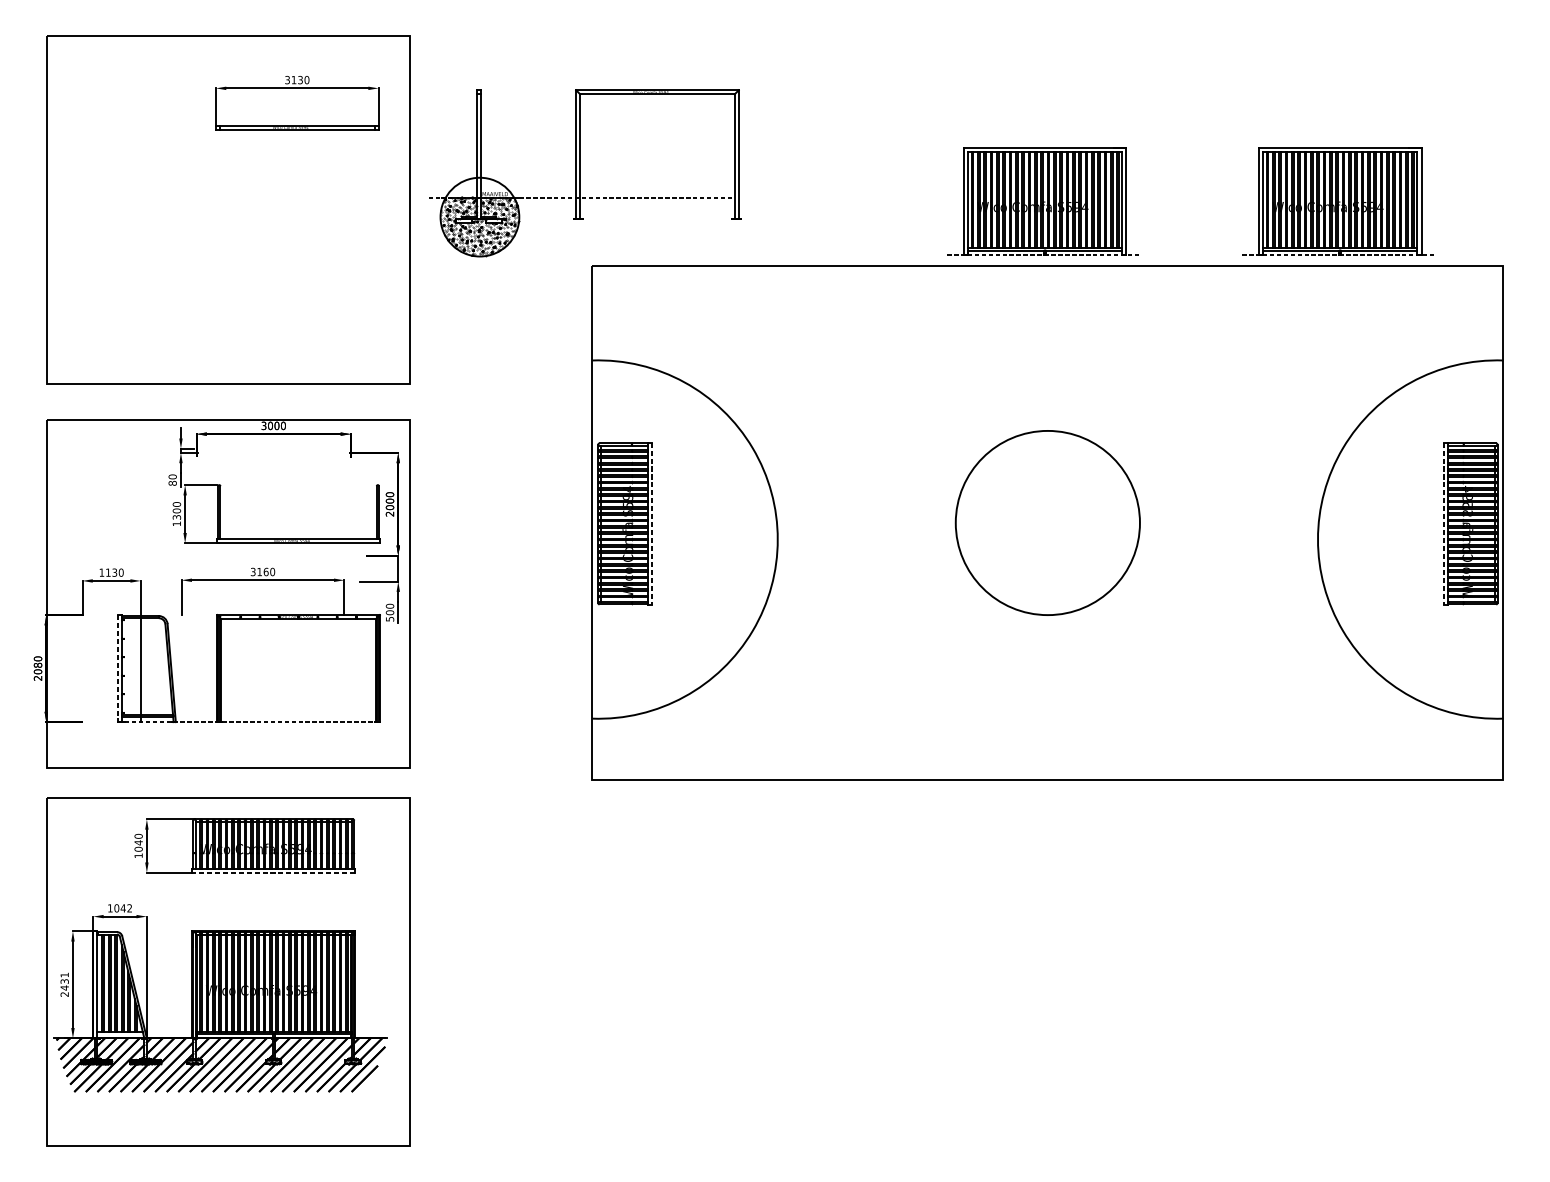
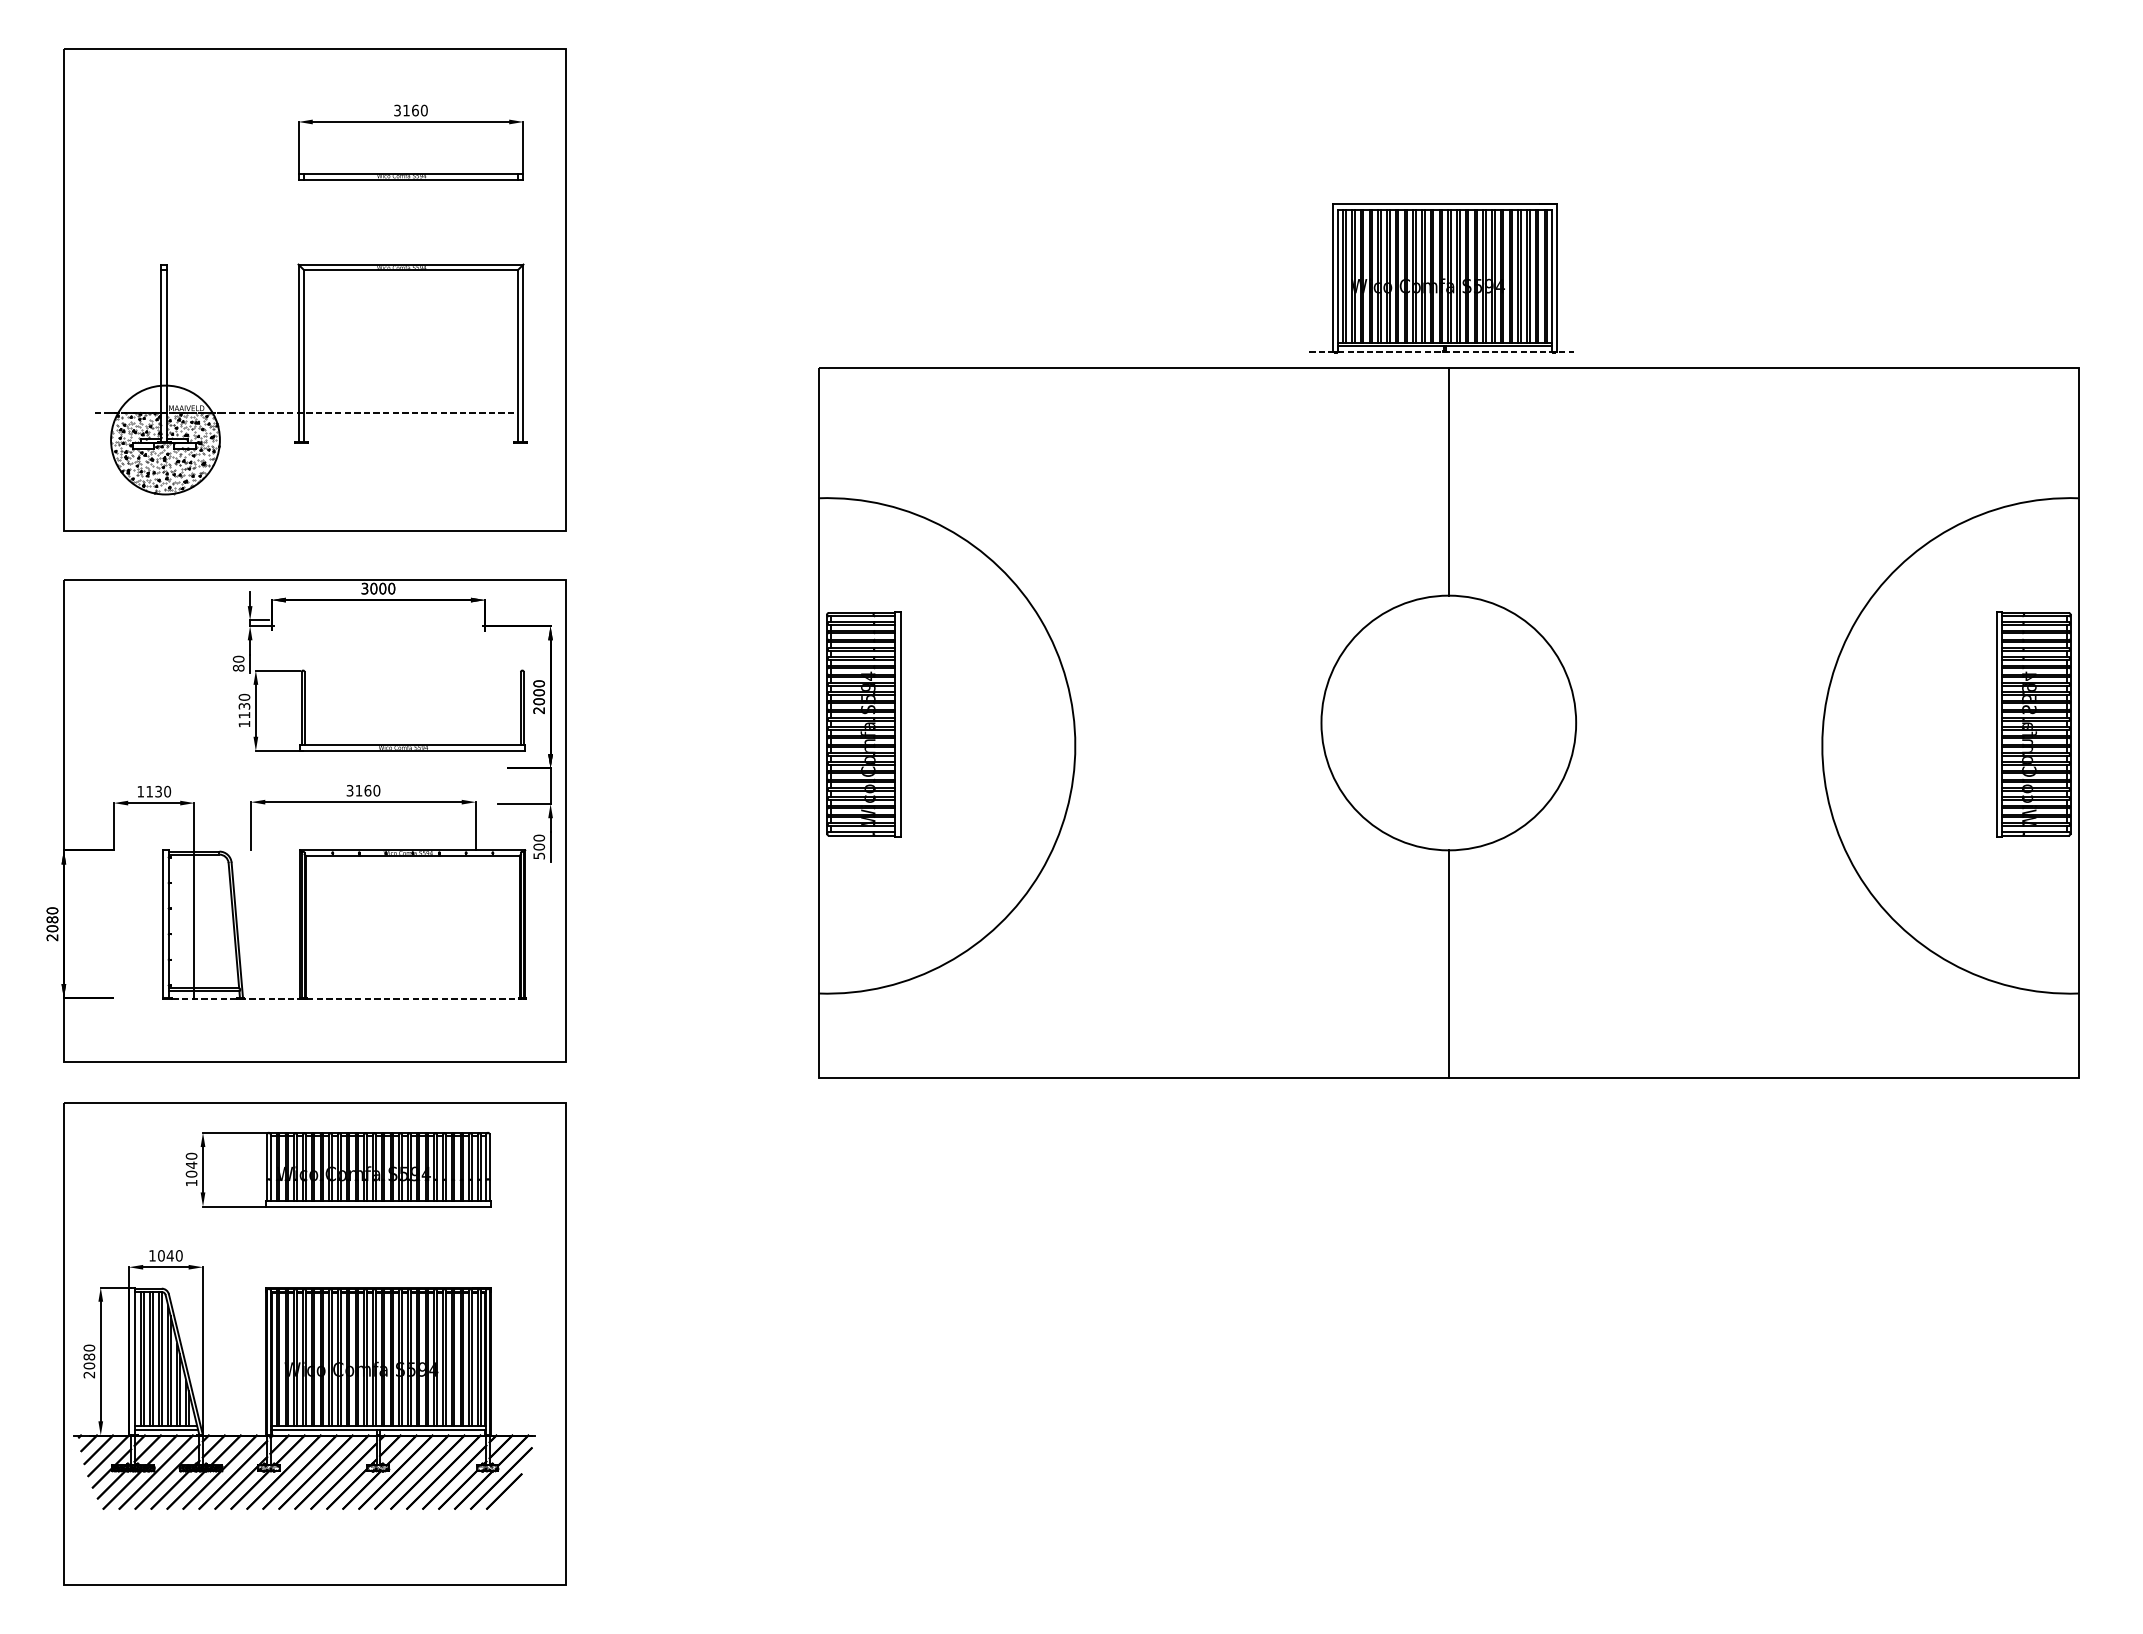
text: (300, 80) -> (415, 110), 3130 -> 3160
part: (580, 173) -> (304, 379), moved
part: (1337, 201) -> (1849, 278), removed
line: (1047, 348) -> (1448, 481), added
text: (176, 513) -> (244, 710), 1300 -> 1130
line: (652, 524) -> (901, 724), dashed -> solid
line: (1443, 524) -> (1996, 724), dashed -> solid
line: (118, 668) -> (163, 924), dashed -> solid
line: (1047, 697) -> (1448, 964), added
line: (273, 872) -> (377, 1206), dashed -> solid
text: (129, 908) -> (178, 1255), 1042 -> 1040
text: (64, 981) -> (89, 1356), 2431 -> 2080
line: (120, 1033) -> (166, 1429), added

